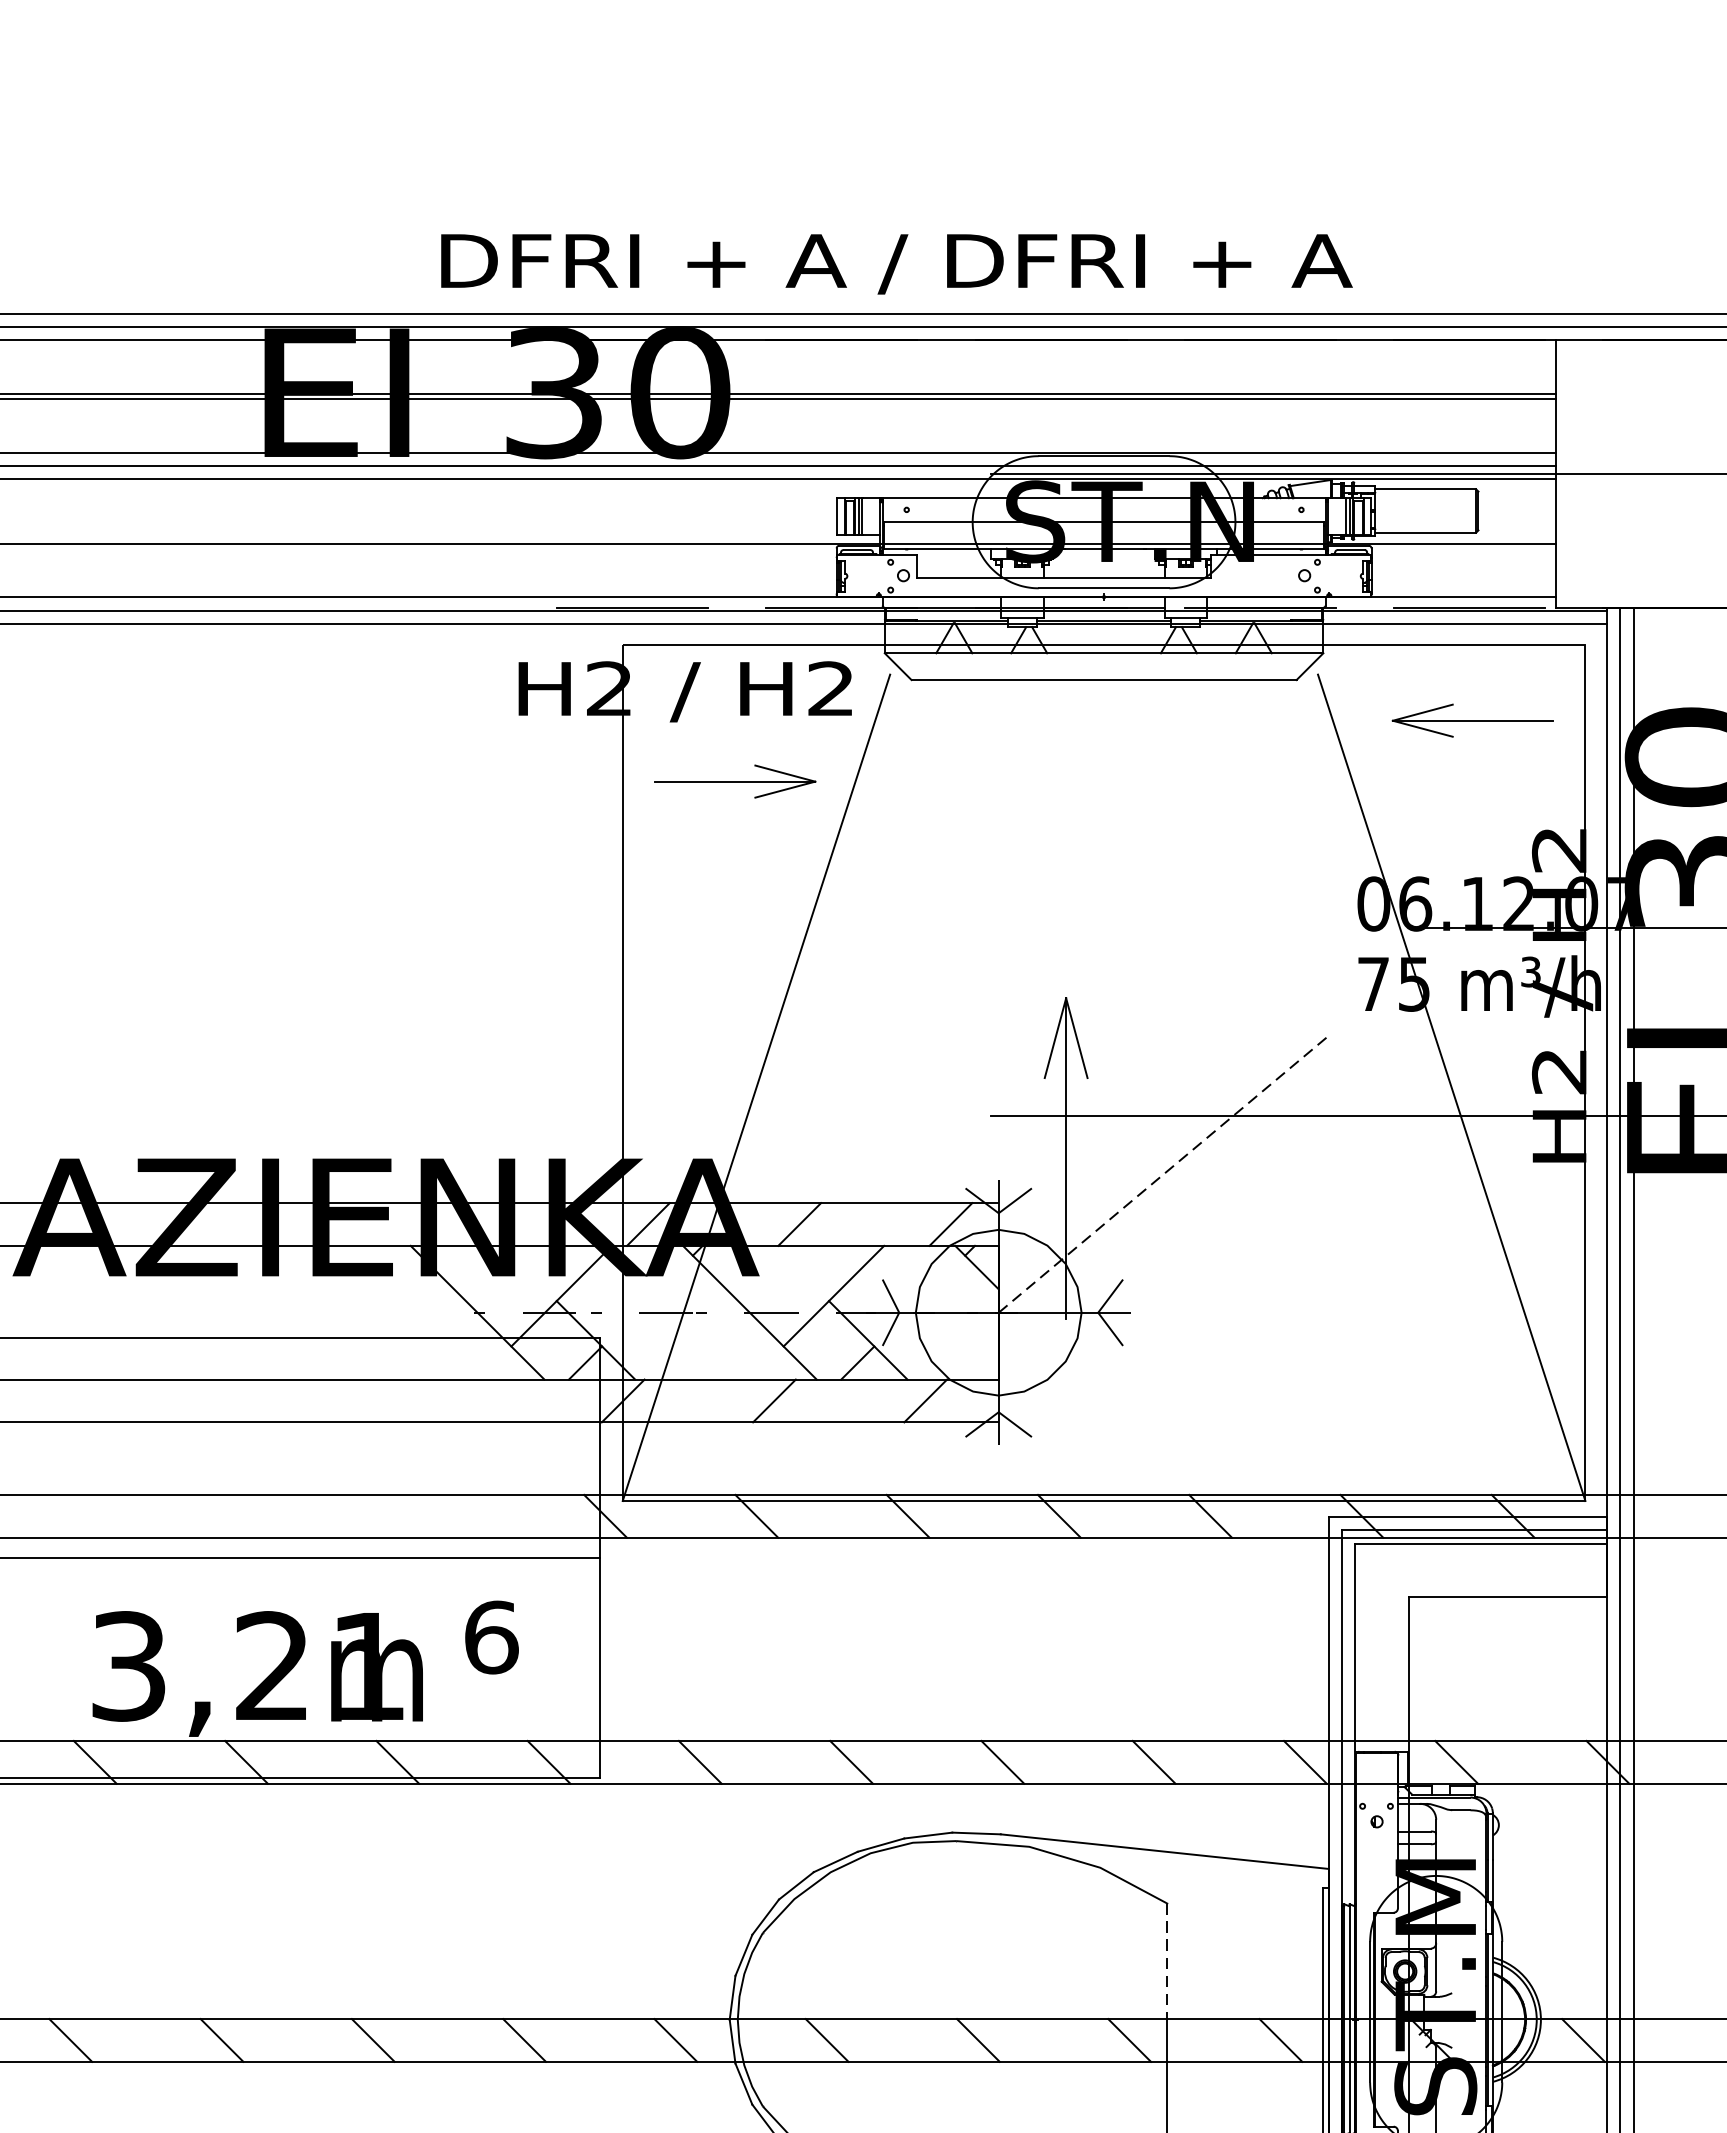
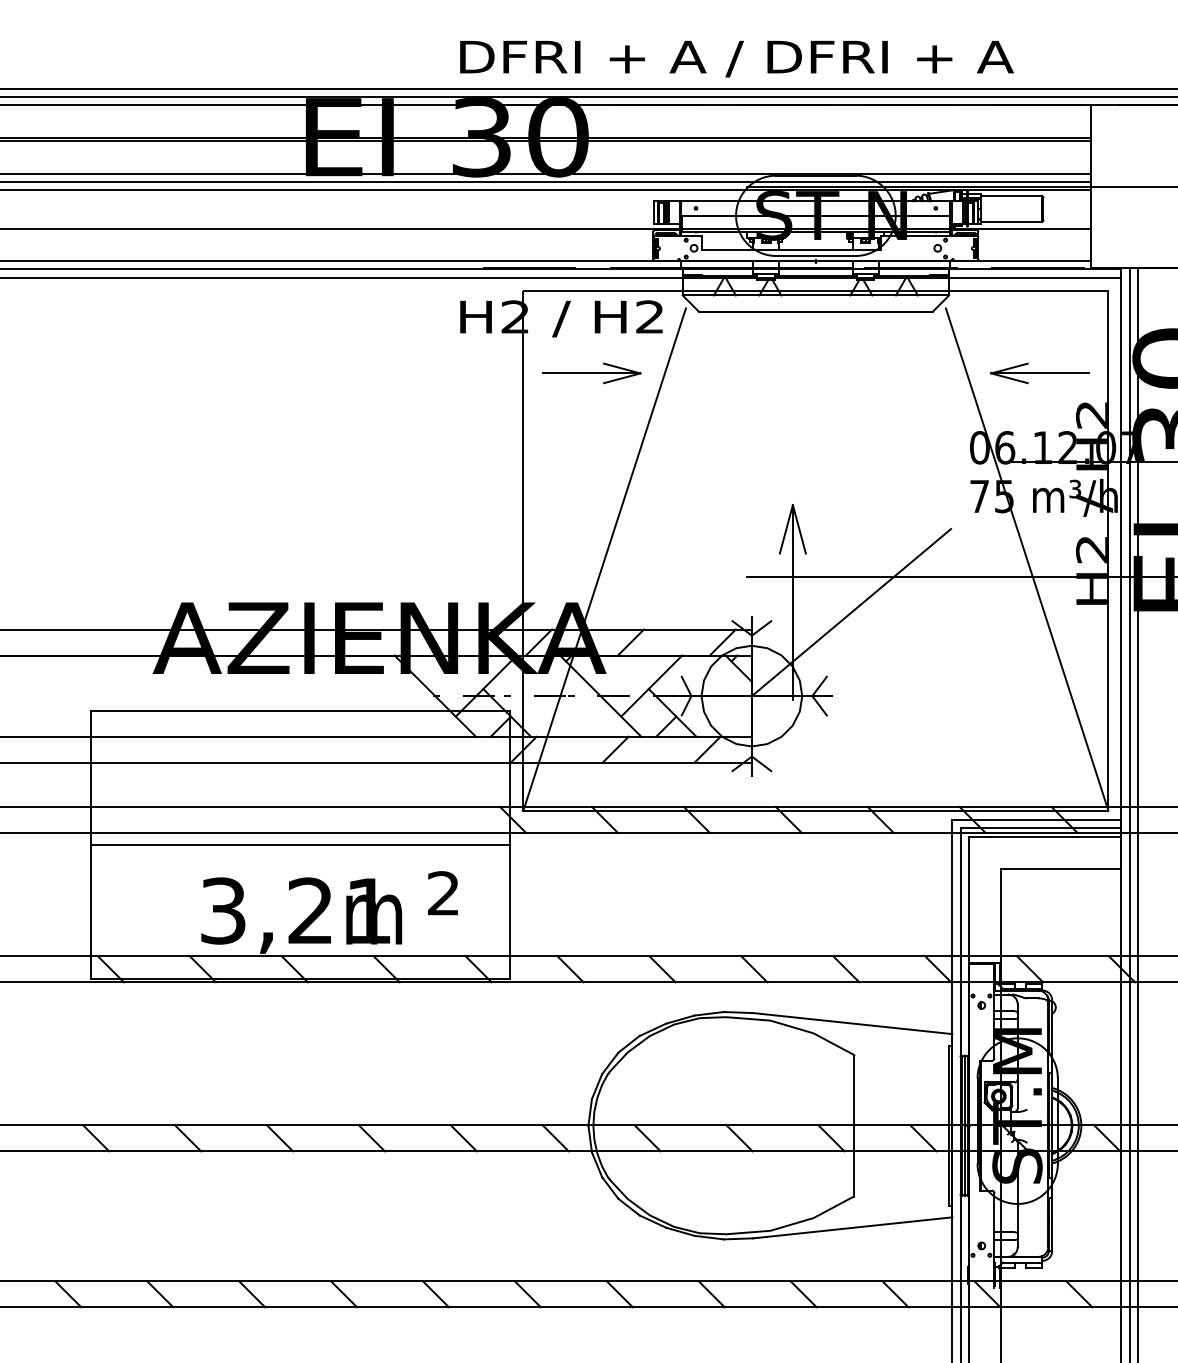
text: (896, 263) -> (736, 58), moved
part: (1472, 720) -> (1039, 373), moved
line: (1162, 1175) -> (851, 612), dashed -> solid
text: (491, 1637) -> (443, 893), 6 -> 2
line: (1165, 1961) -> (853, 1090), dashed -> solid

